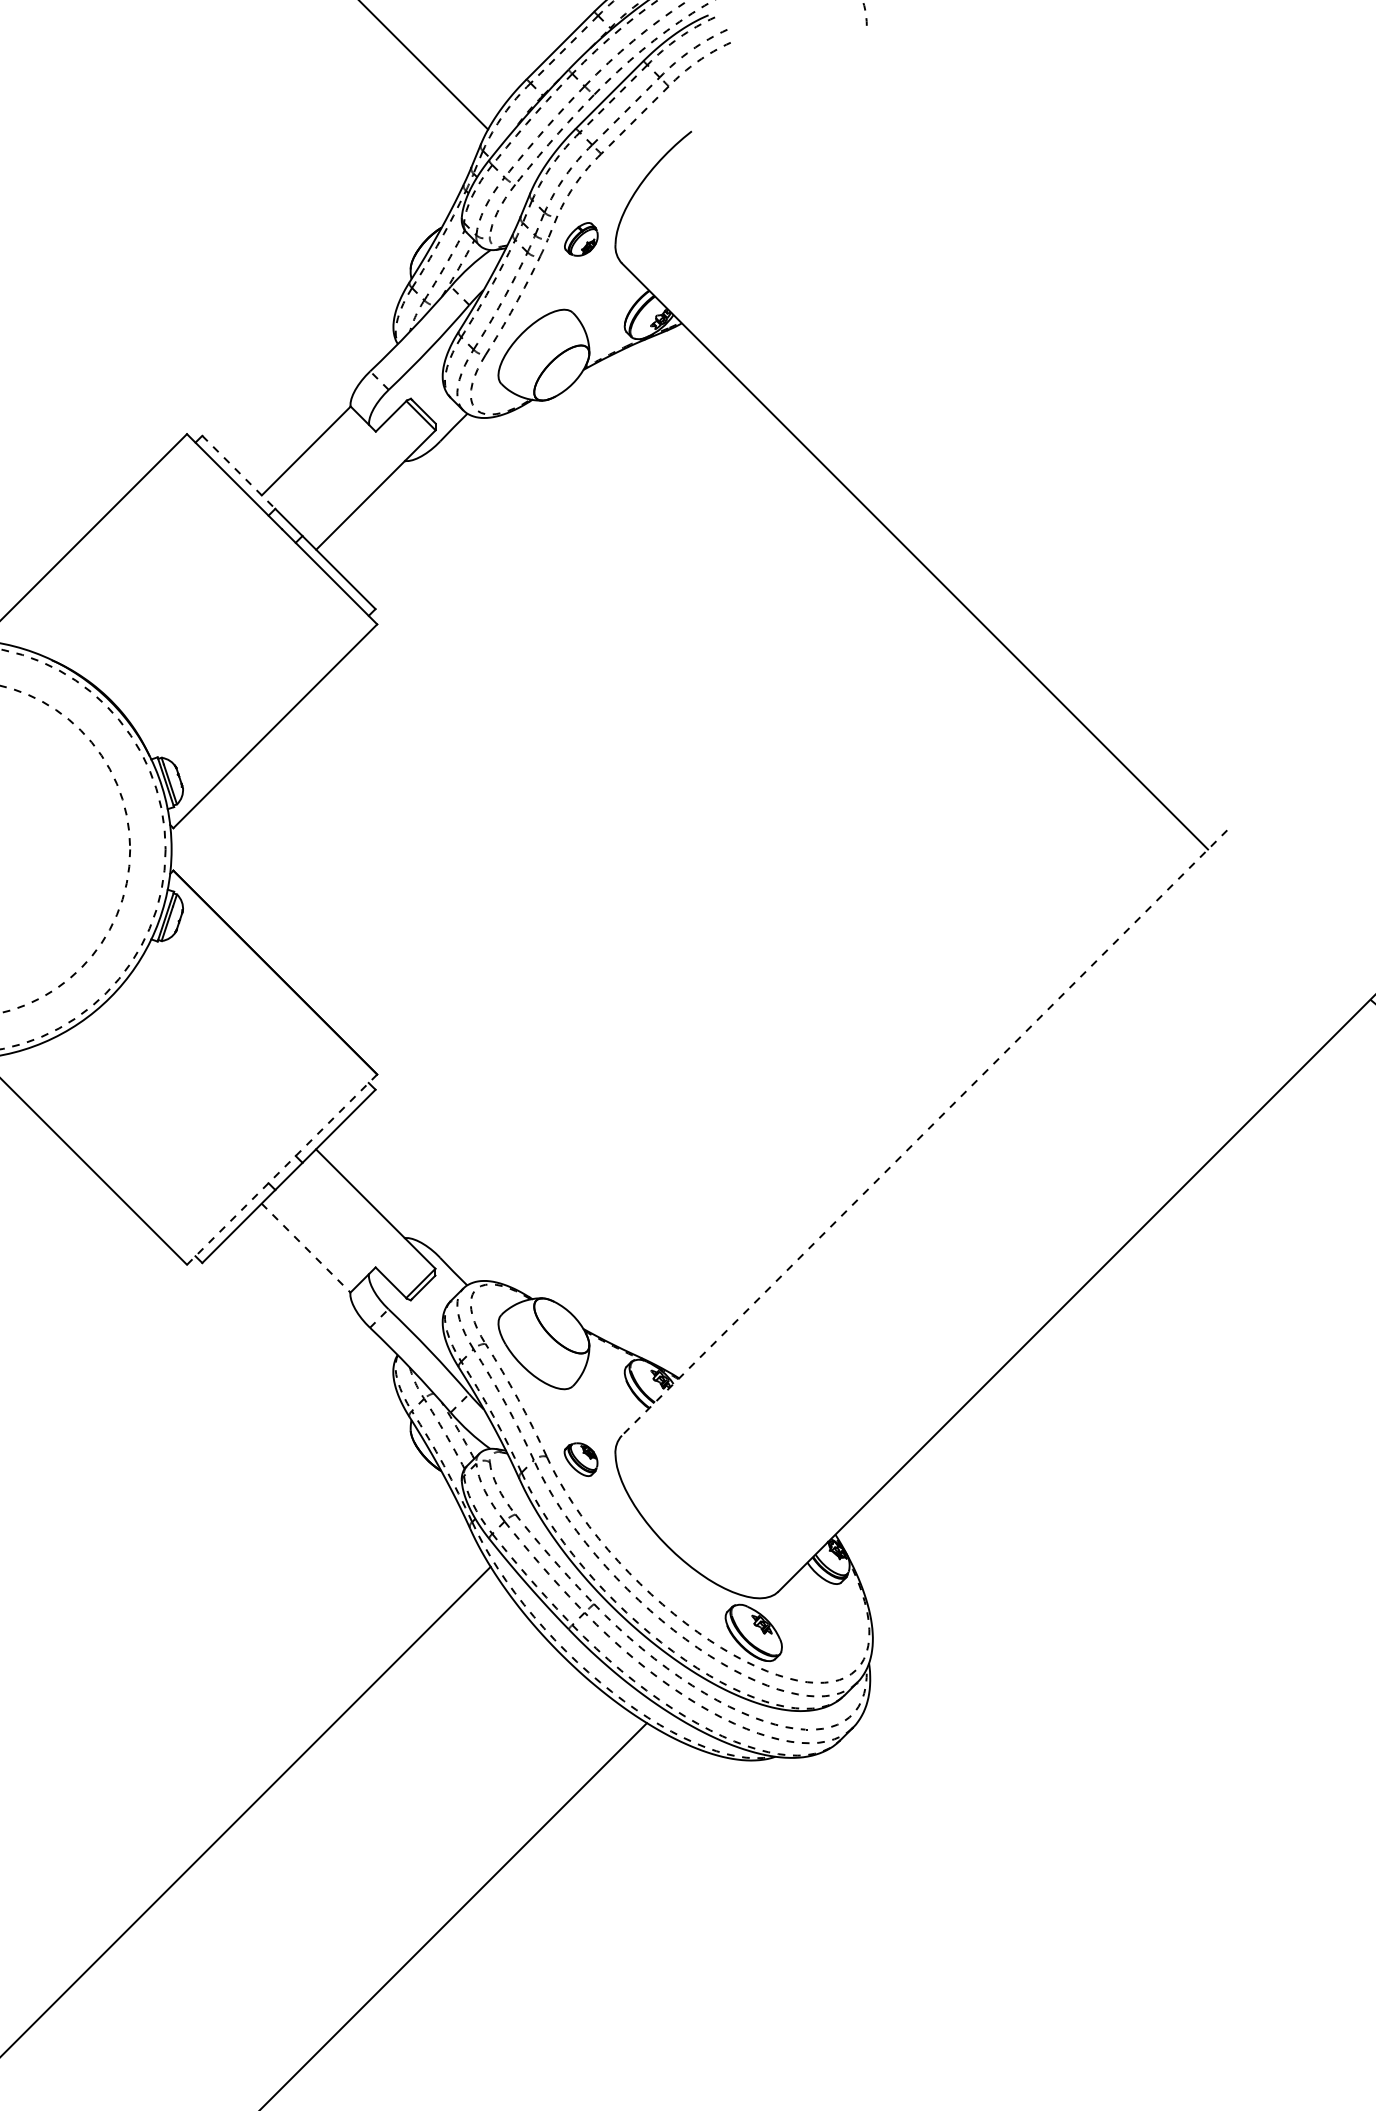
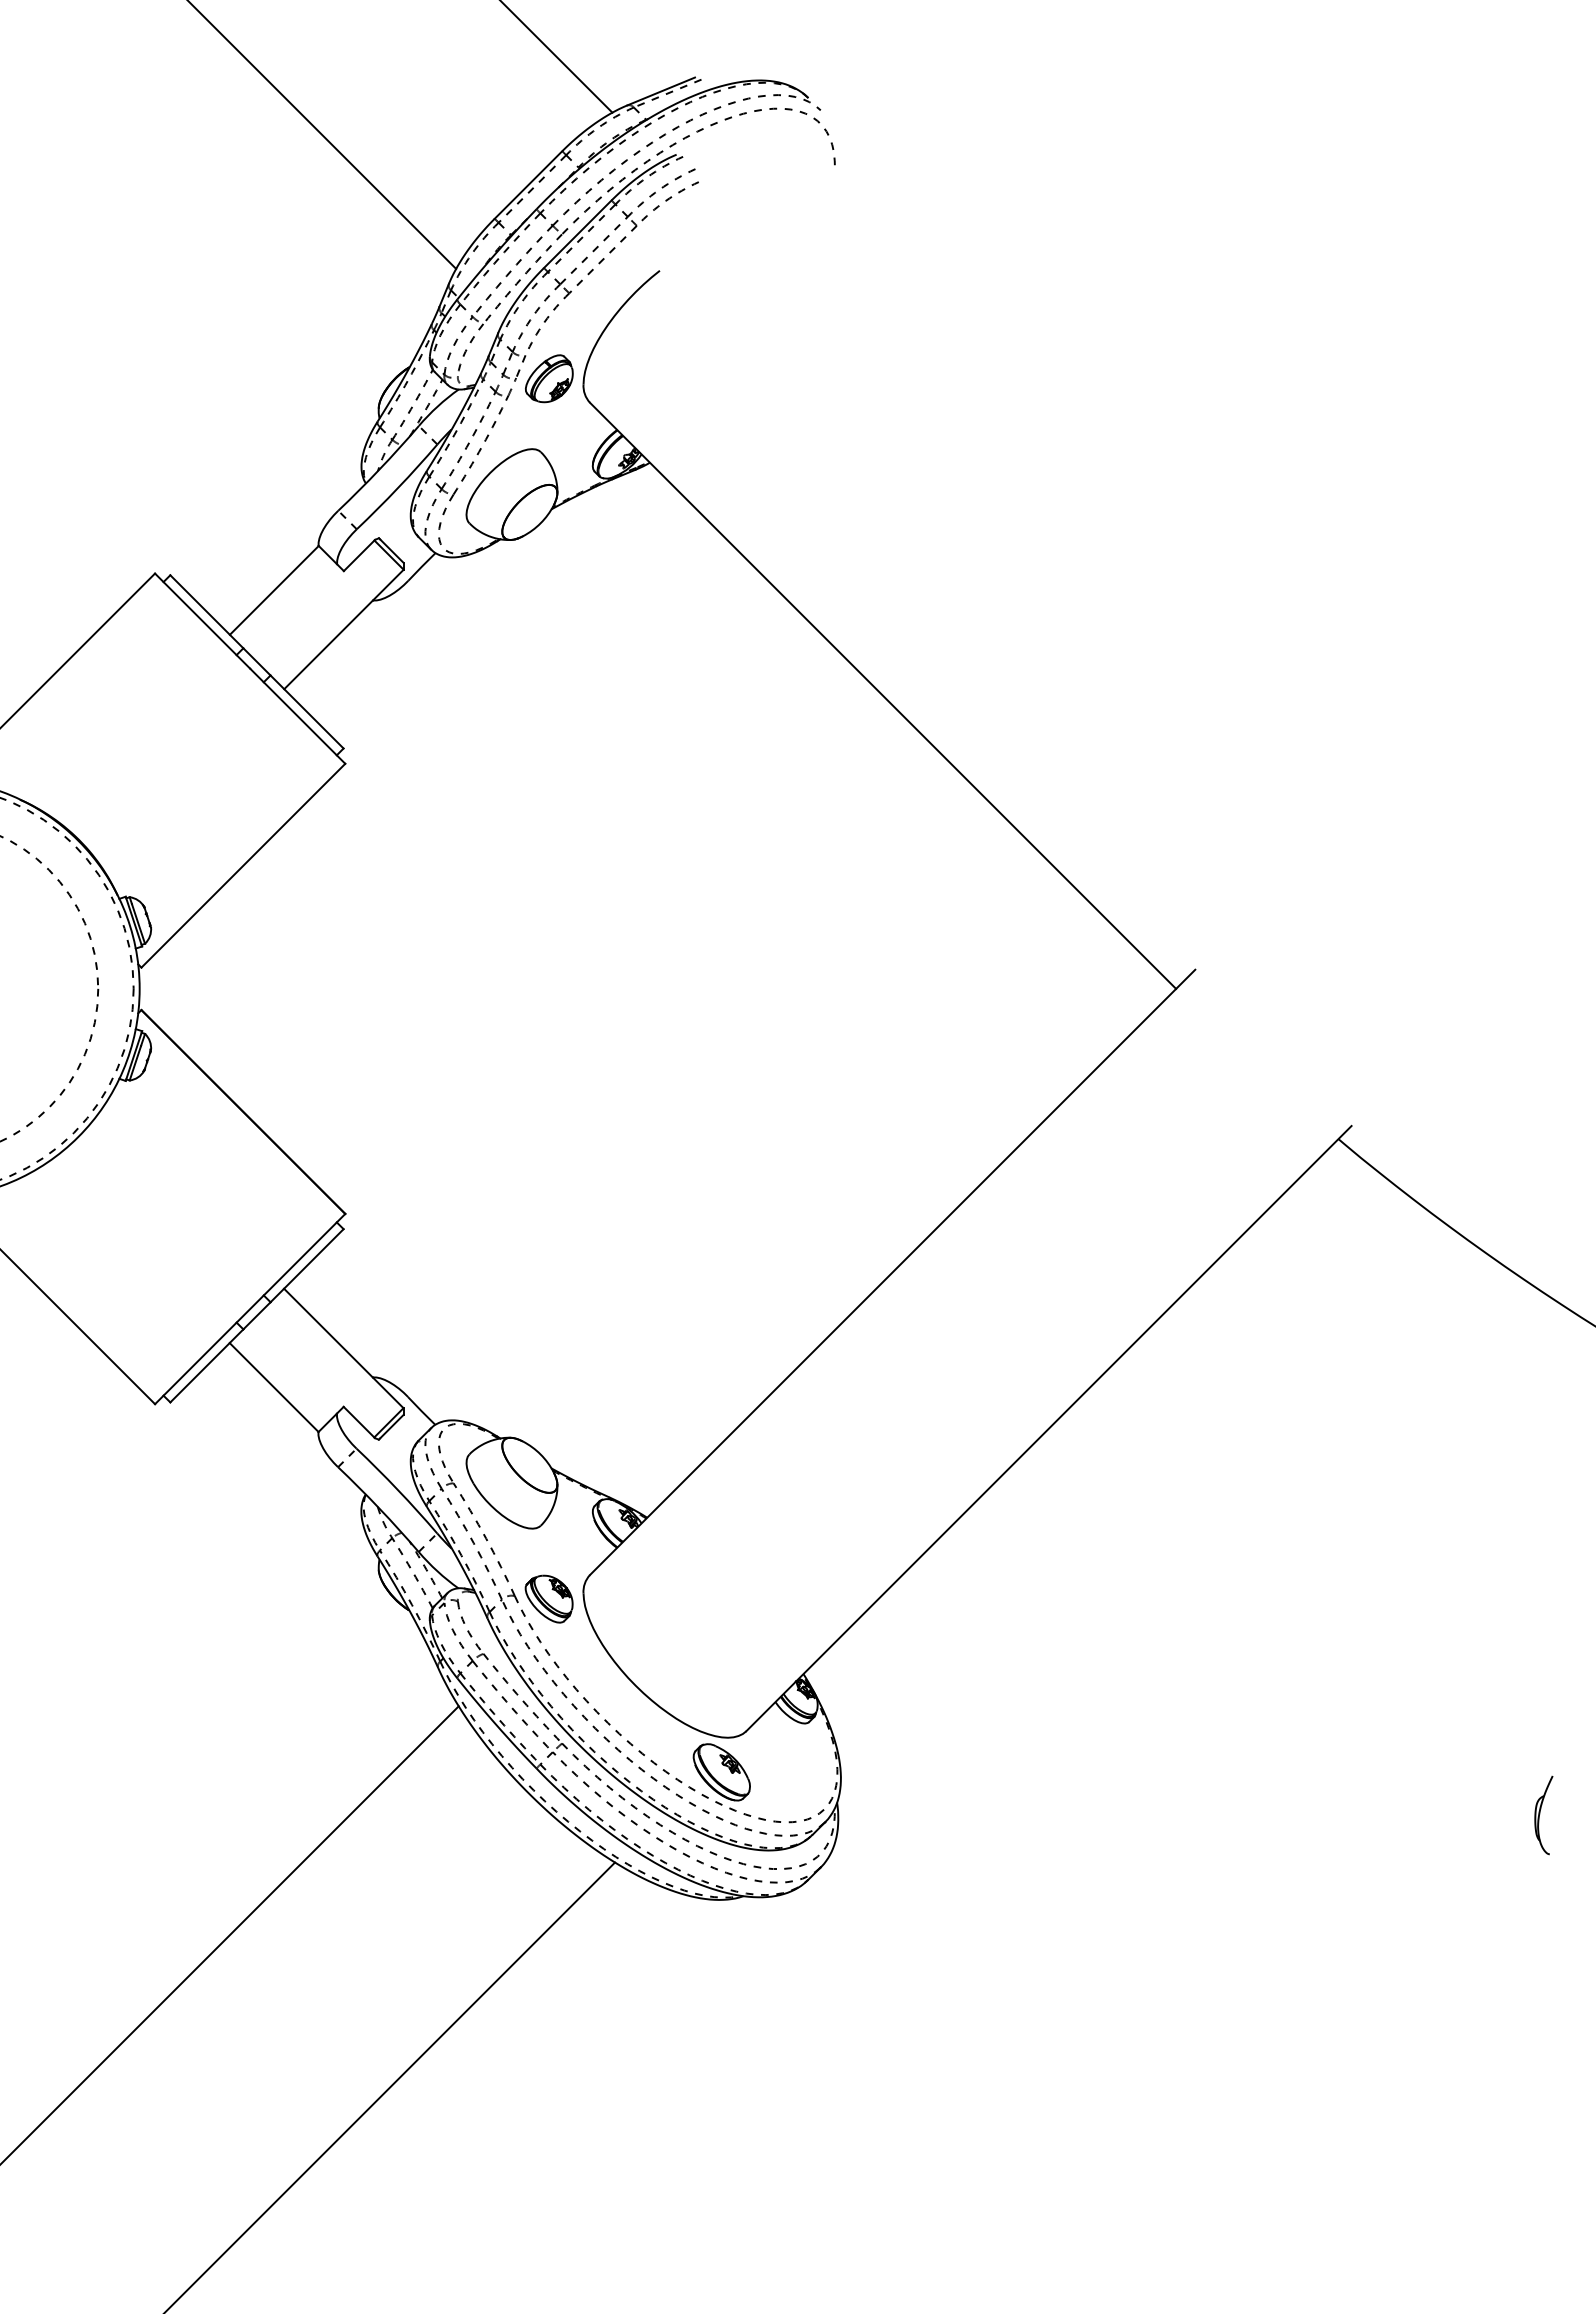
part: (581, 239) -> (549, 378), size x1.43
line: (238, 472) -> (206, 611), dashed -> solid
line: (924, 1133) -> (892, 1272), dashed -> solid
line: (282, 1170) -> (250, 1309), dashed -> solid
line: (306, 1248) -> (274, 1387), dashed -> solid
part: (580, 1459) -> (548, 1598), size x1.43

